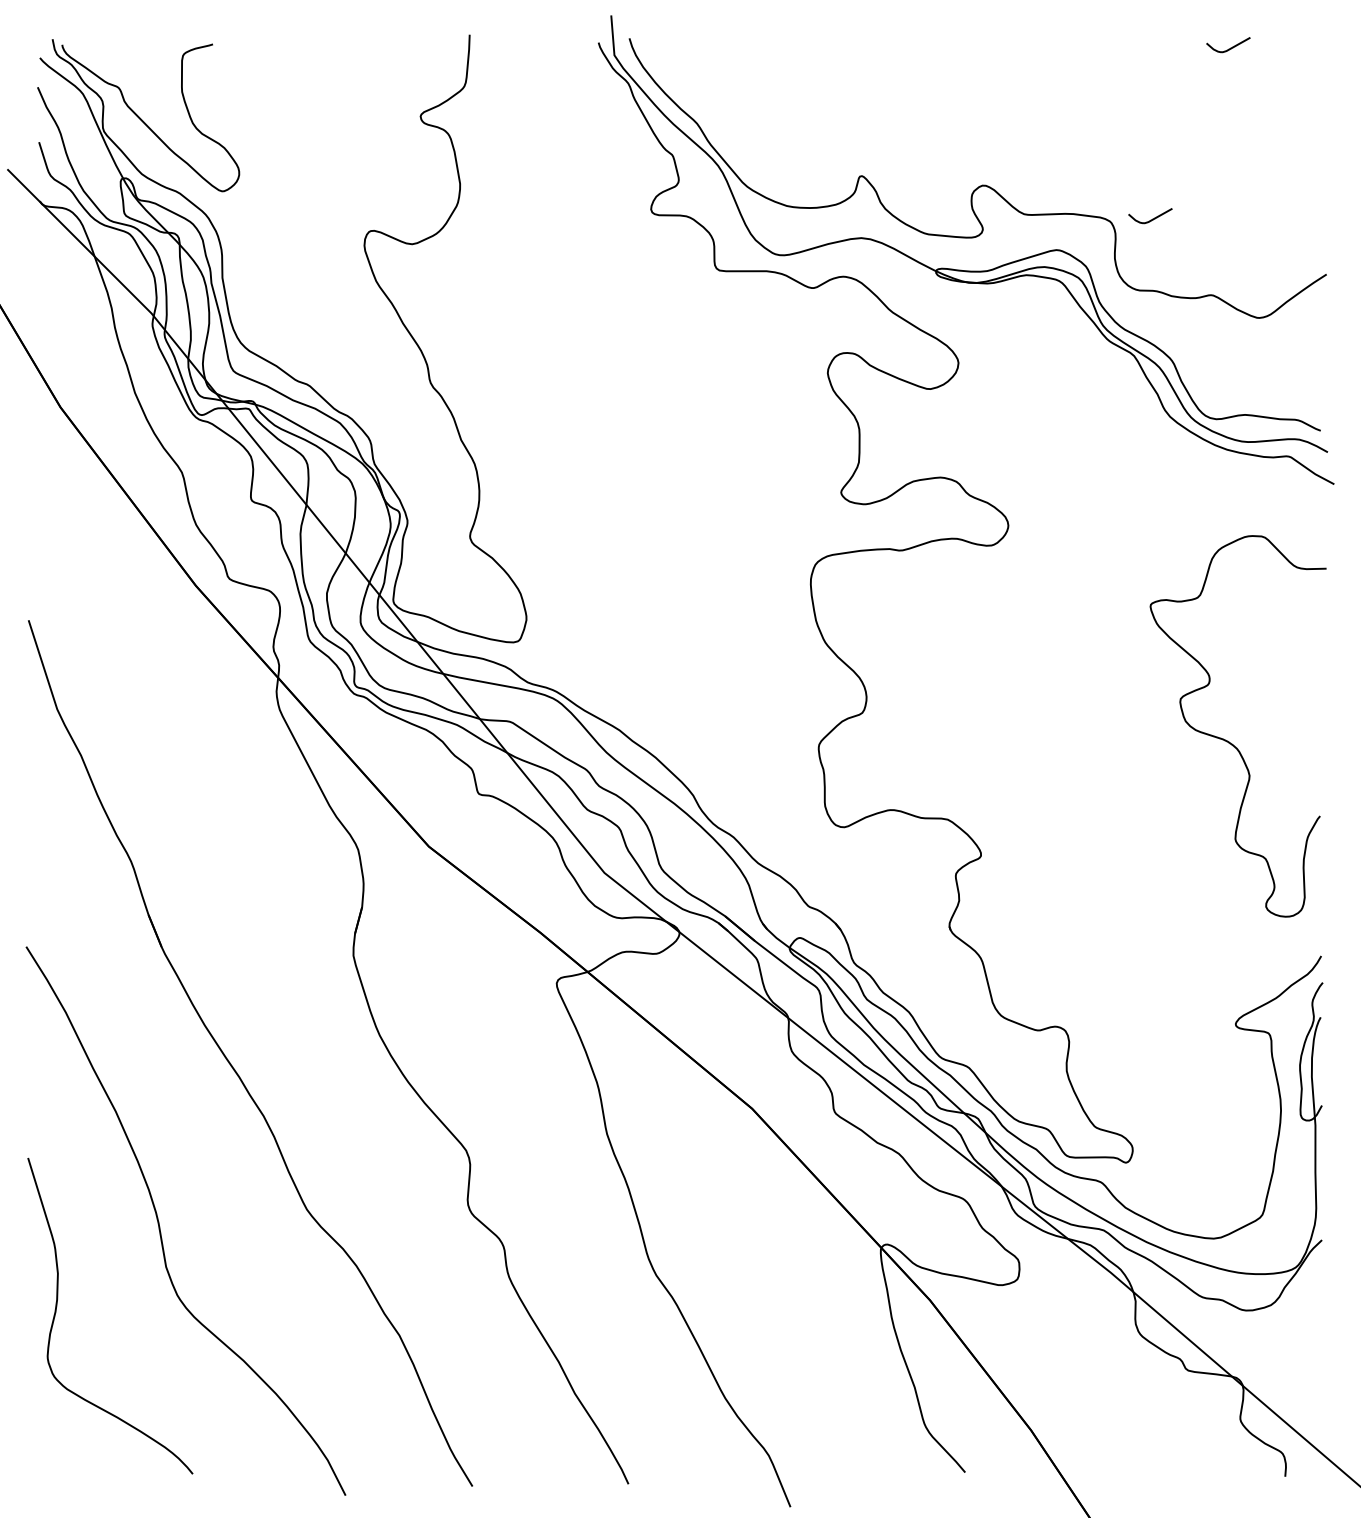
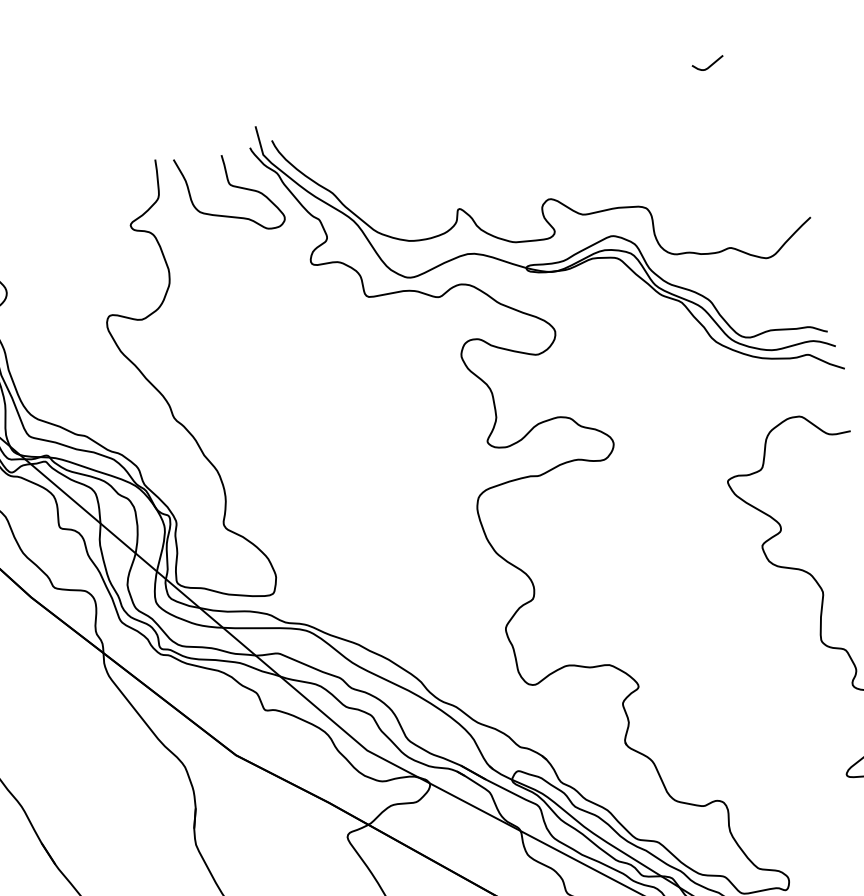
curve: (566, 90) -> (233, 186), added
curve: (1152, 218) -> (676, 200), removed

